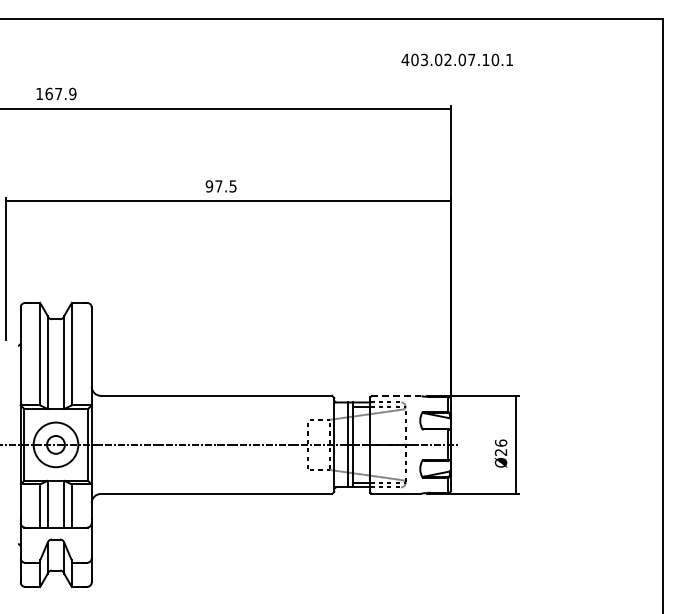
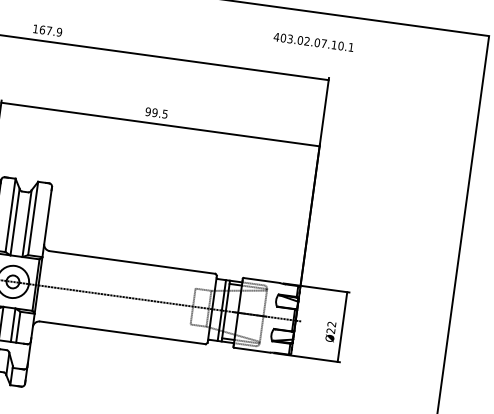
text: (456, 59) -> (313, 41), moved
text: (218, 186) -> (154, 112), 97.5 -> 99.5
line: (396, 396) -> (261, 280), dashed -> solid
text: (500, 442) -> (331, 323), Ø26 -> Ø22

